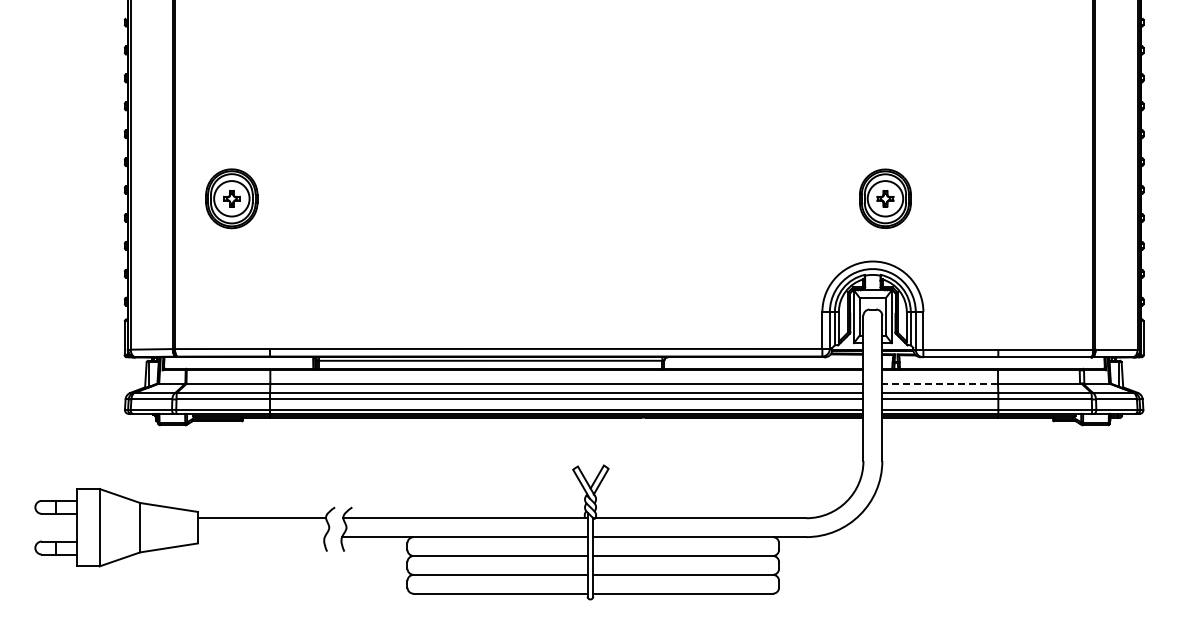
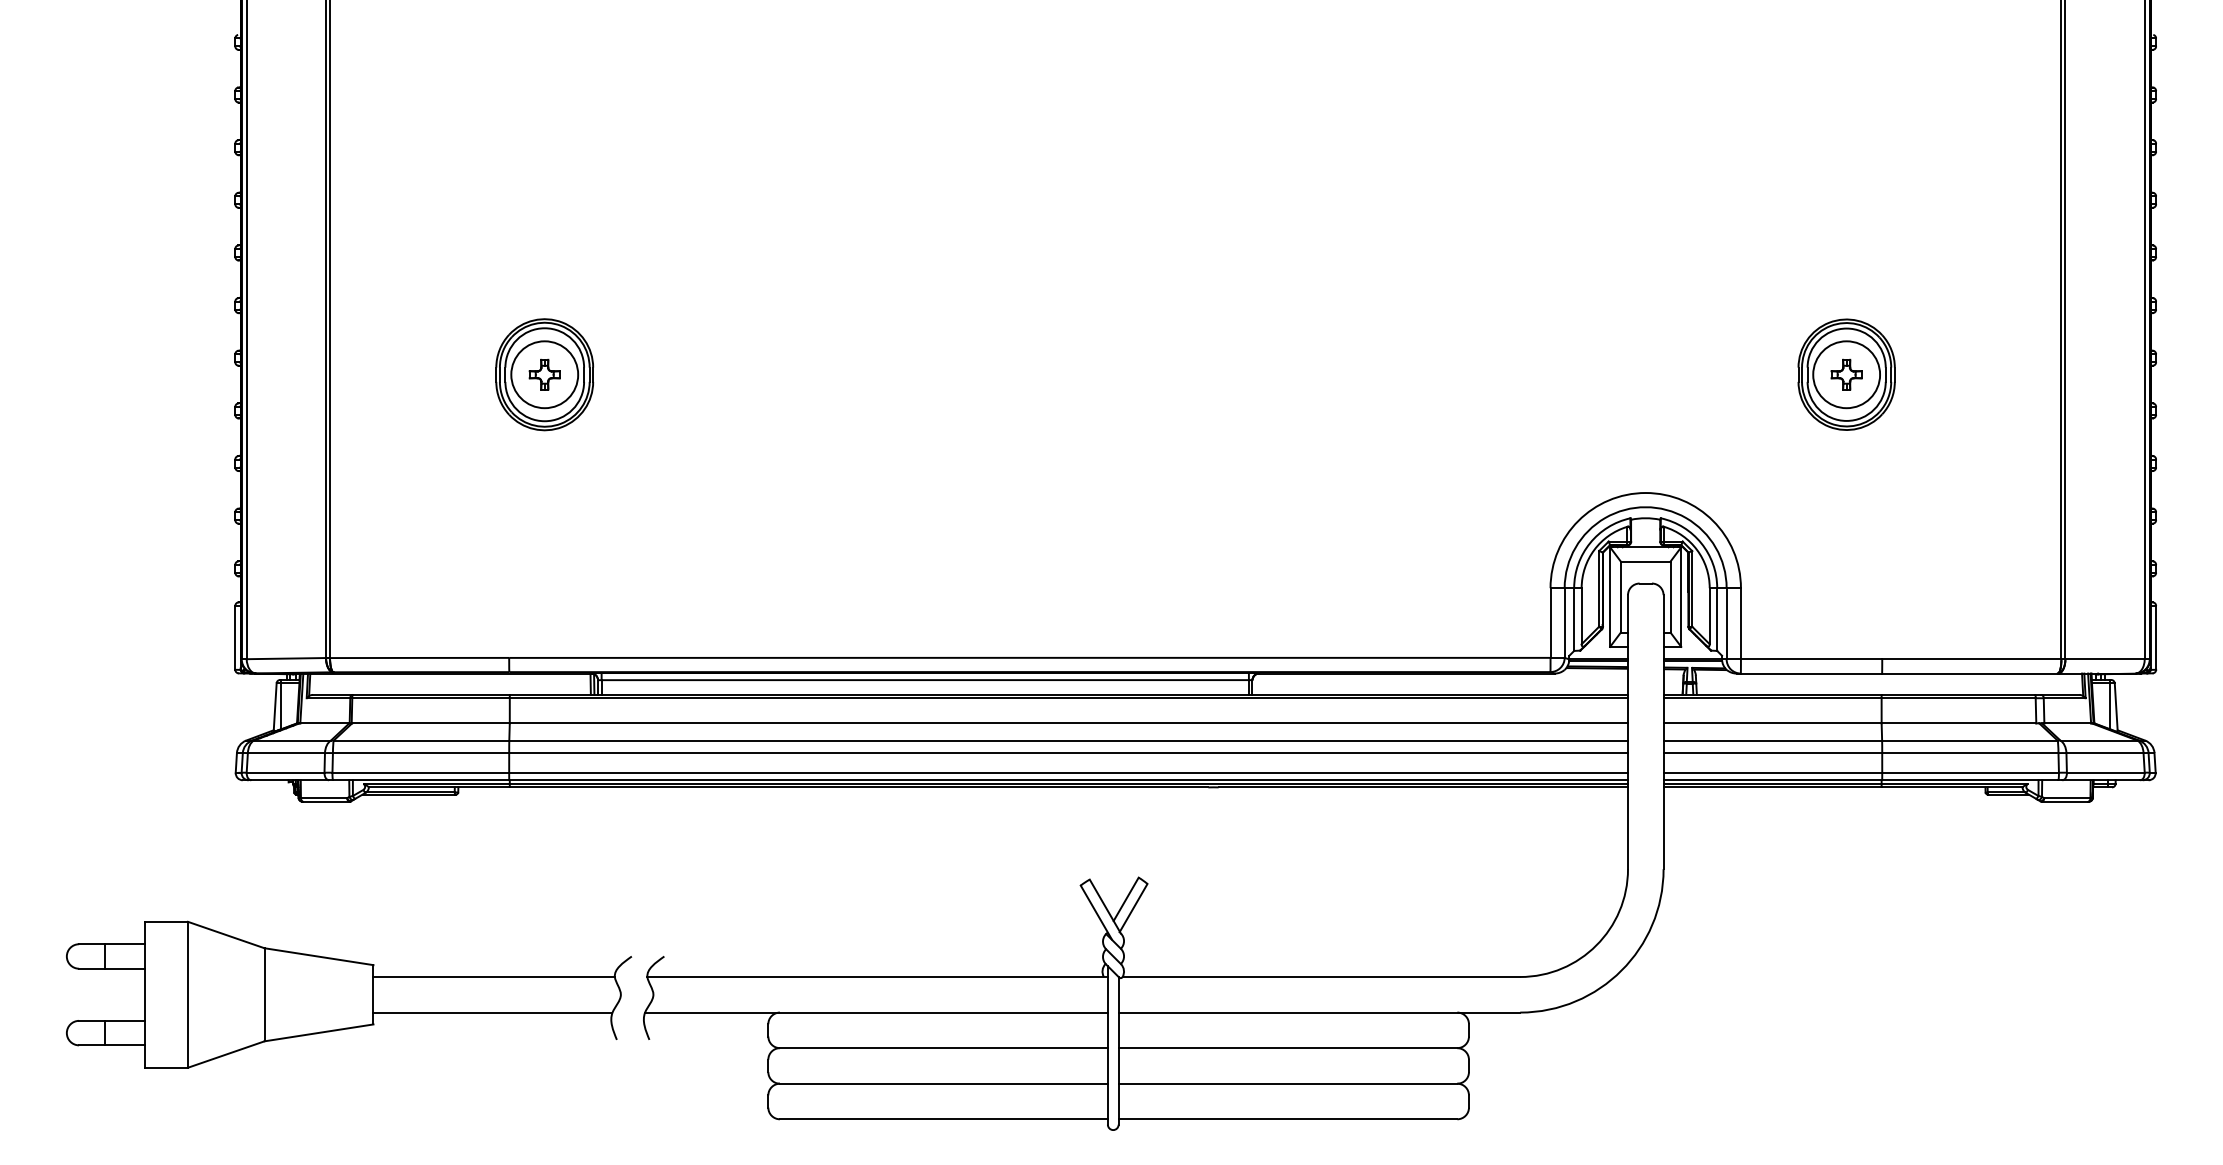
part: (231, 198) -> (544, 374), moved
part: (885, 198) -> (1846, 374), moved
line: (940, 383) -> (1773, 722), dashed -> solid
line: (261, 537) -> (493, 1013), added

